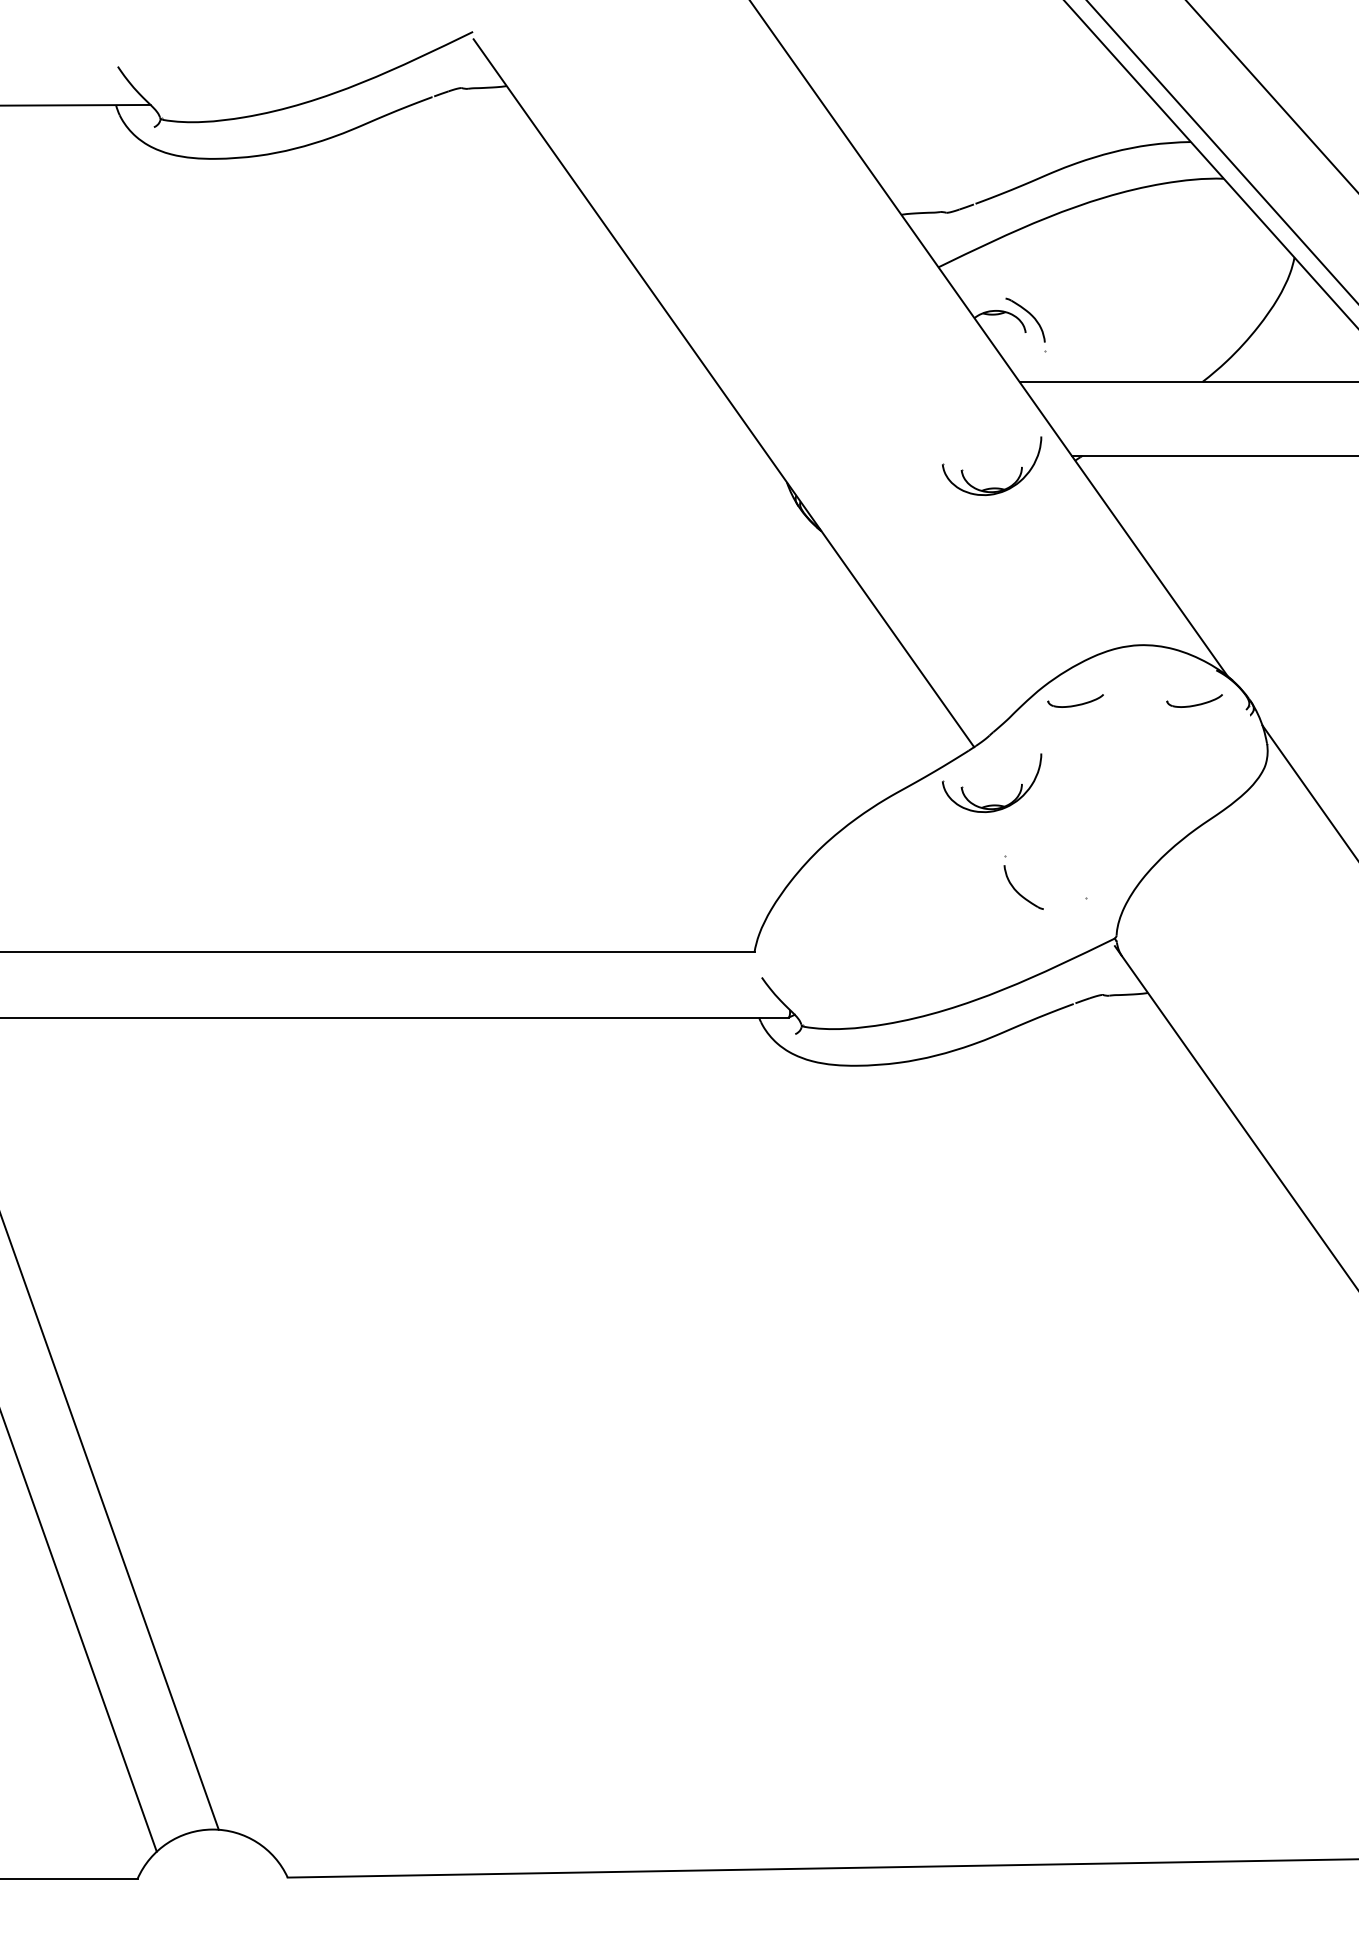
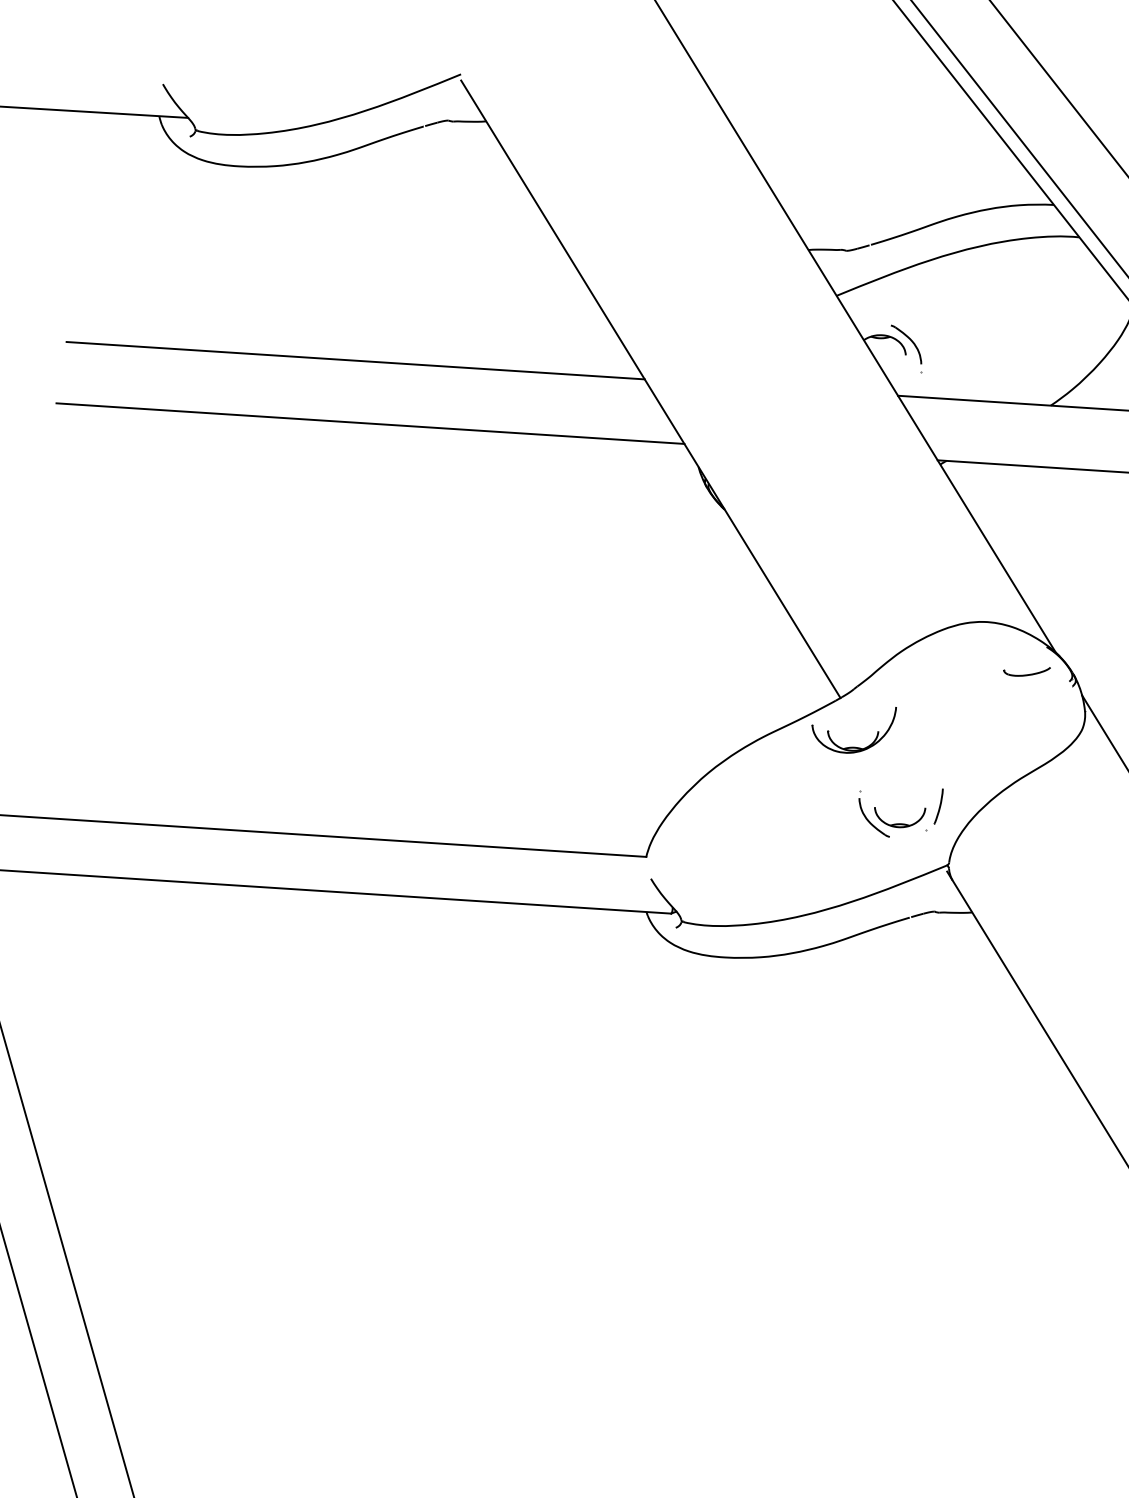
line: (368, 381) -> (355, 360), added
line: (391, 455) -> (370, 423), added
part: (992, 487) -> (869, 482), removed
part: (1075, 700) -> (927, 664), removed
part: (1099, 869) -> (938, 806), added
part: (1053, 892) -> (898, 823), added

